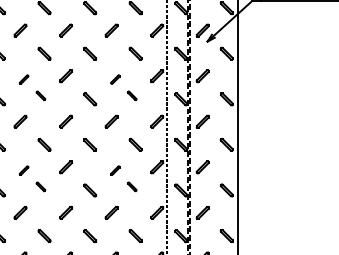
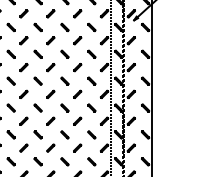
part: (31, 87) -> (30, 47), size x1.43
part: (123, 87) -> (84, 47), size x1.43
part: (31, 177) -> (30, 100), size x1.43
part: (123, 177) -> (84, 100), size x1.43

